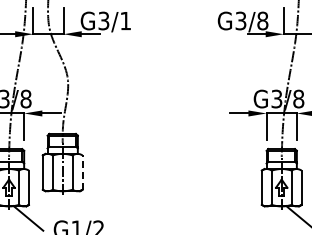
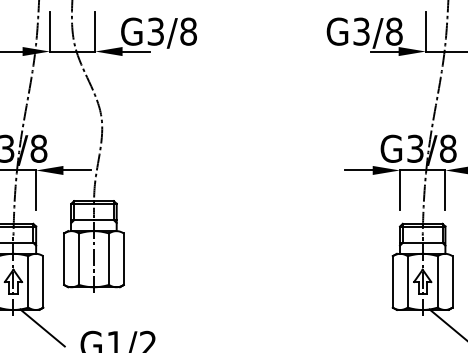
text: (125, 20) -> (188, 30), G3/1 -> G3/8
line: (82, 172) -> (123, 259), dashed -> solid

